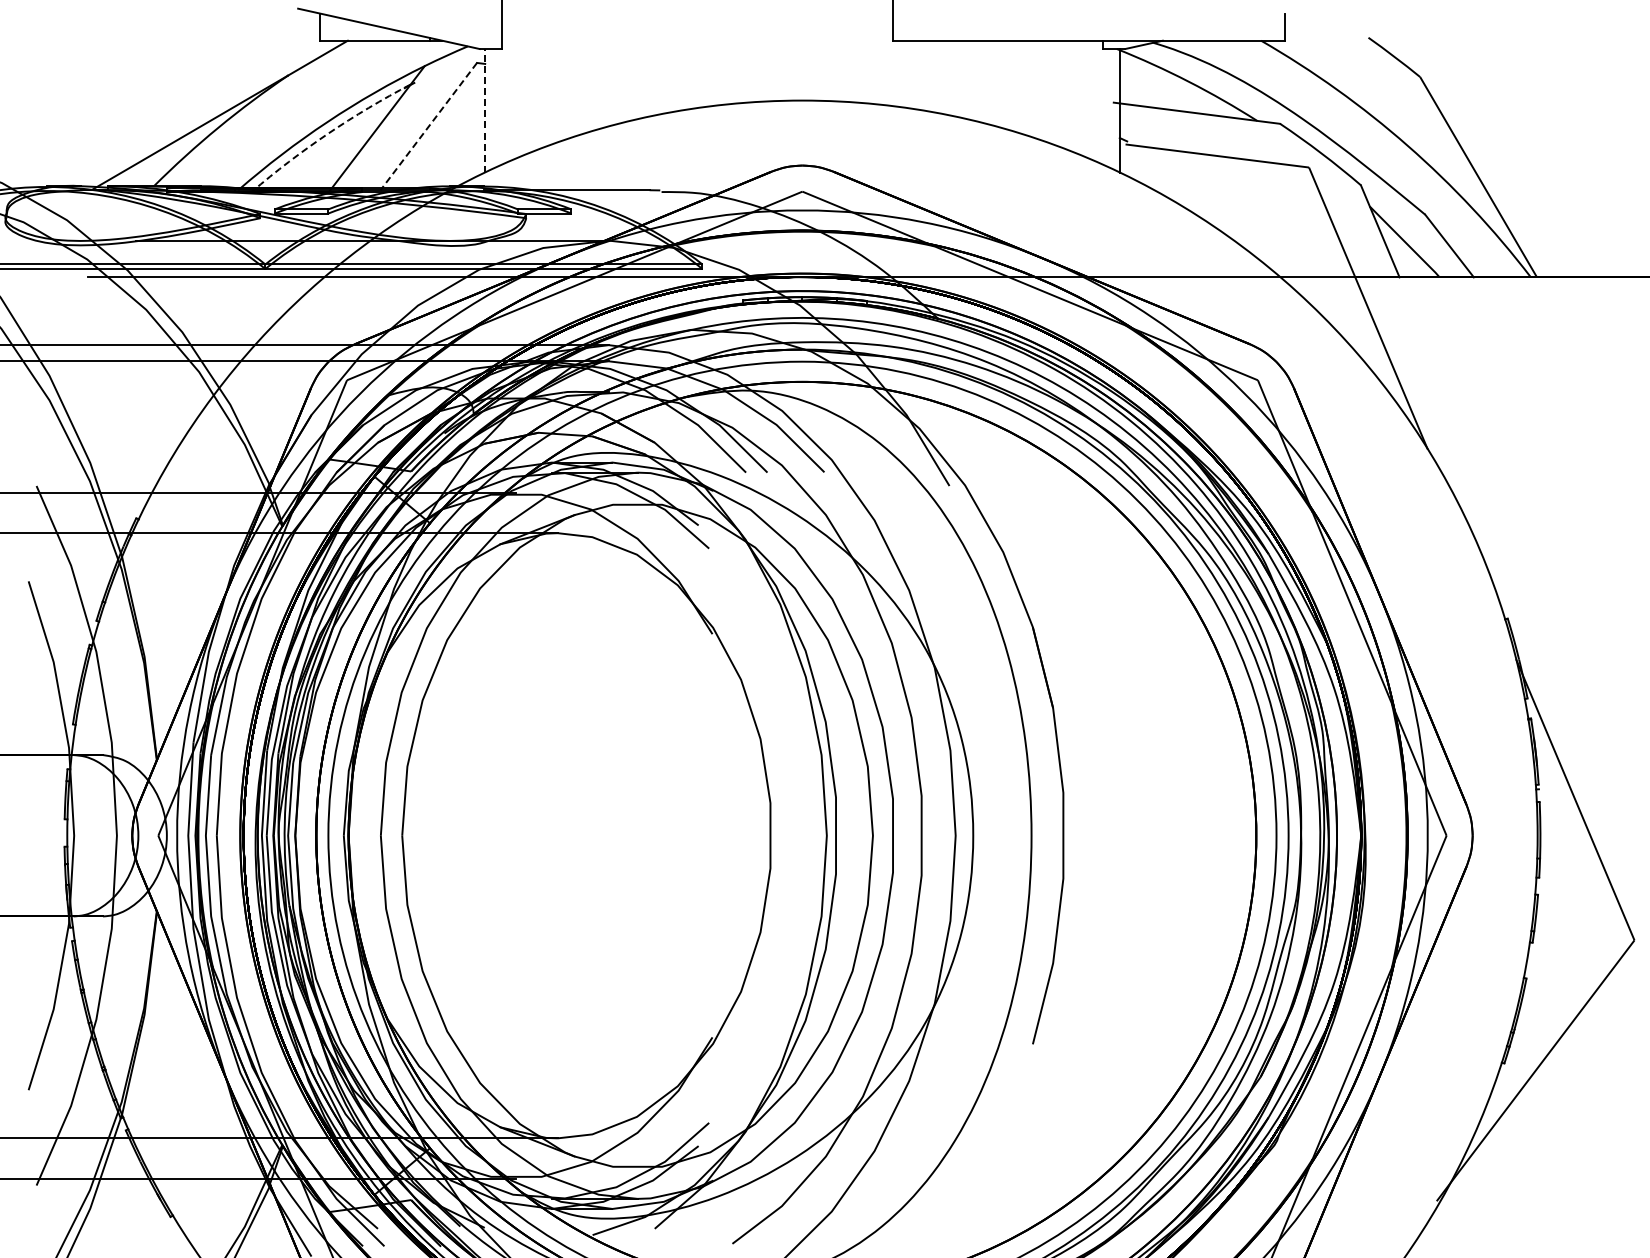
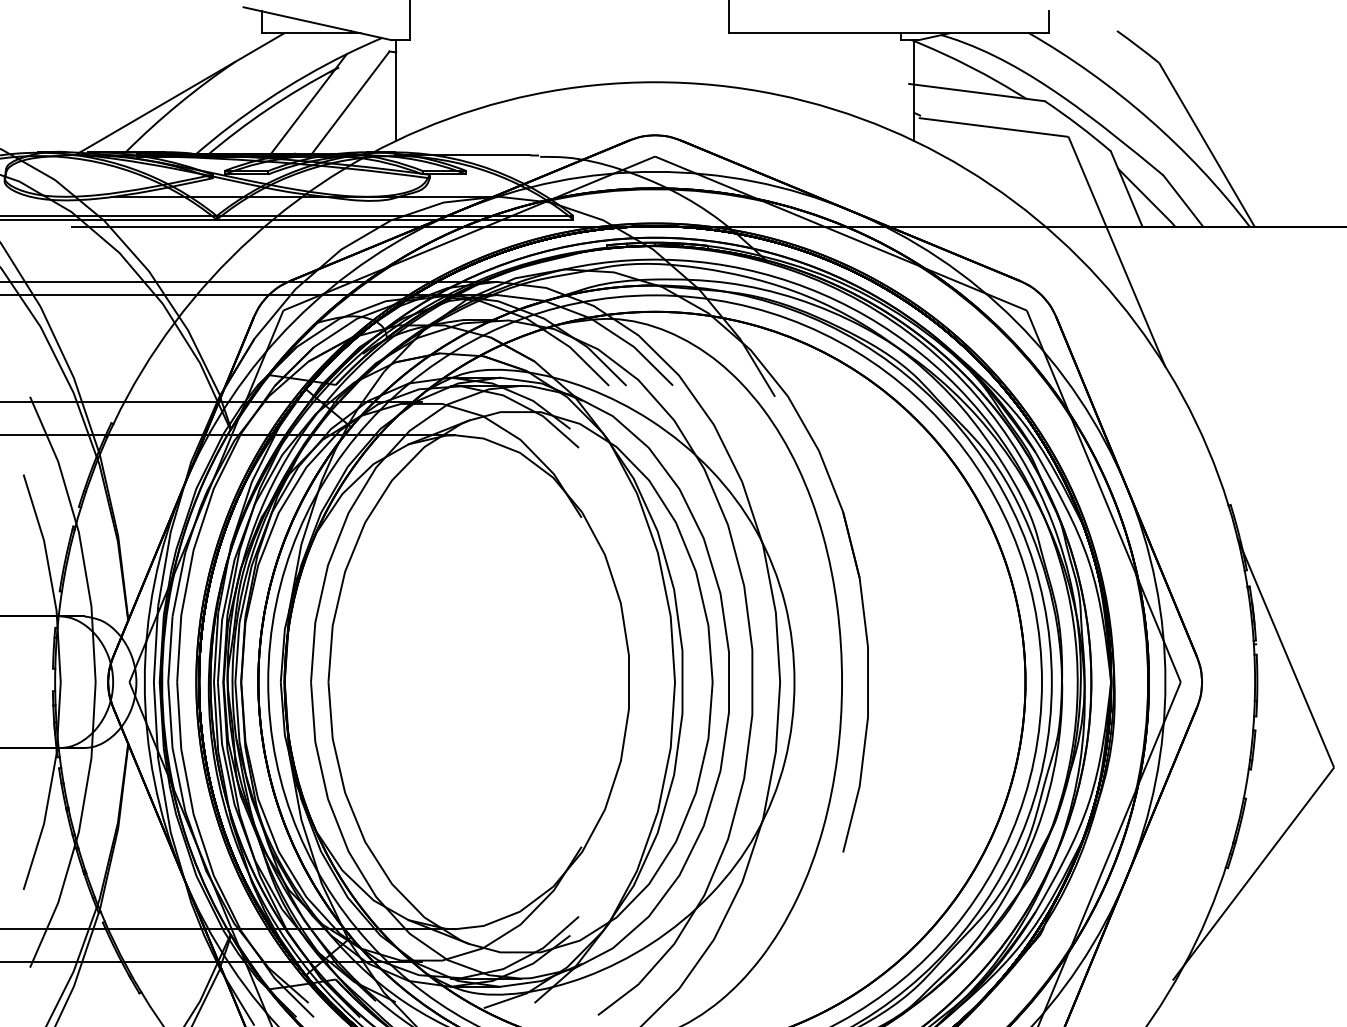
line: (485, 110) -> (396, 90), dashed -> solid
line: (428, 126) -> (349, 103), dashed -> solid
arc: (328, 133) -> (268, 109), dashed -> solid

